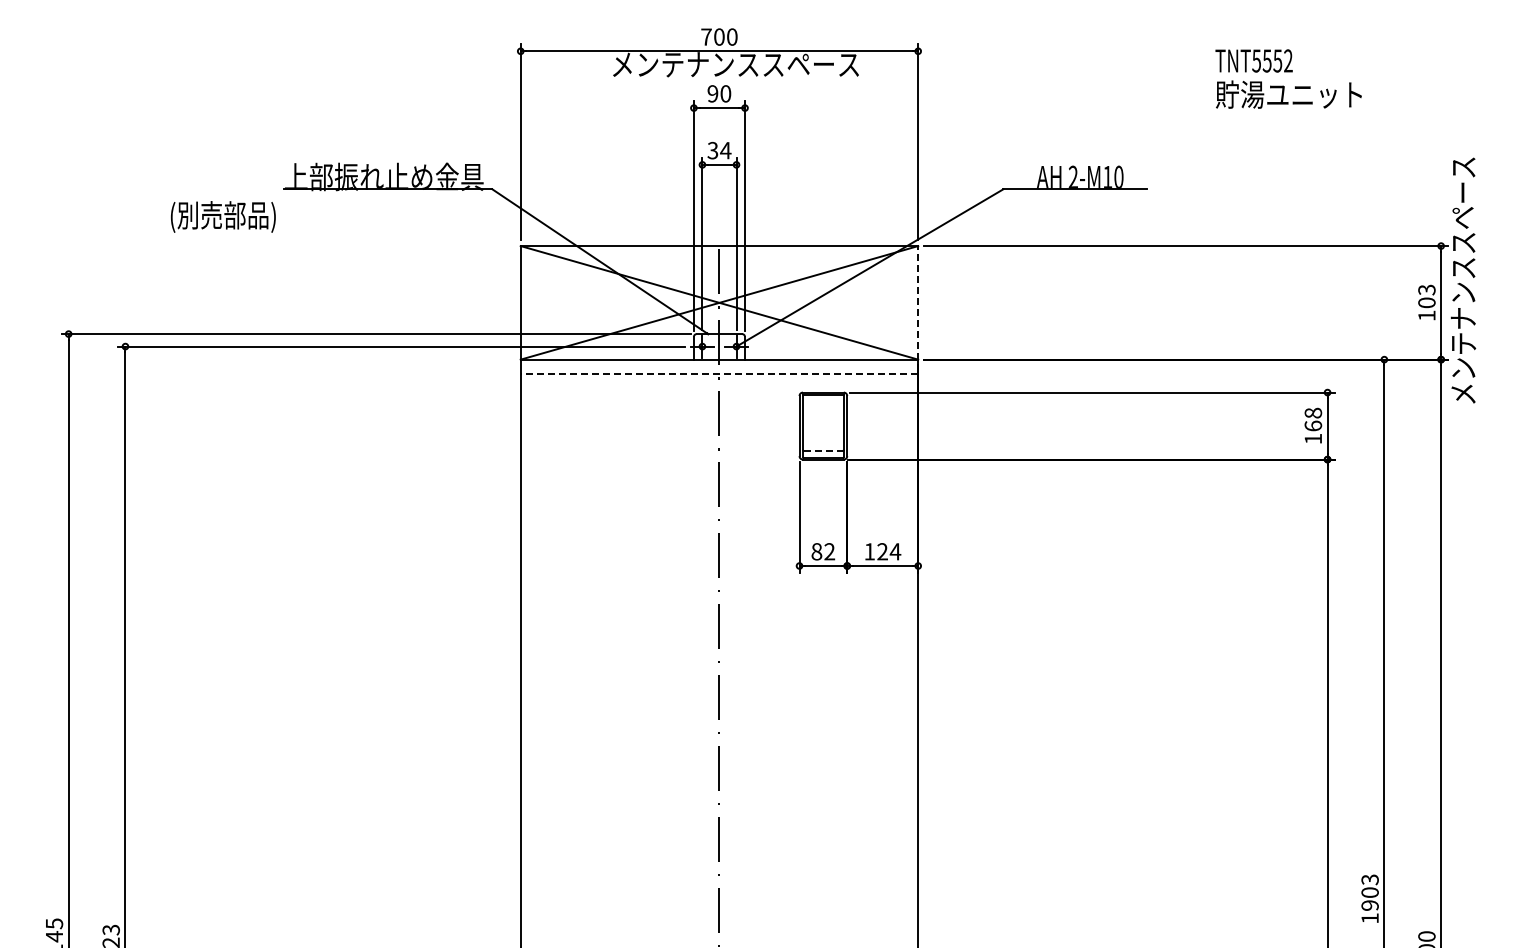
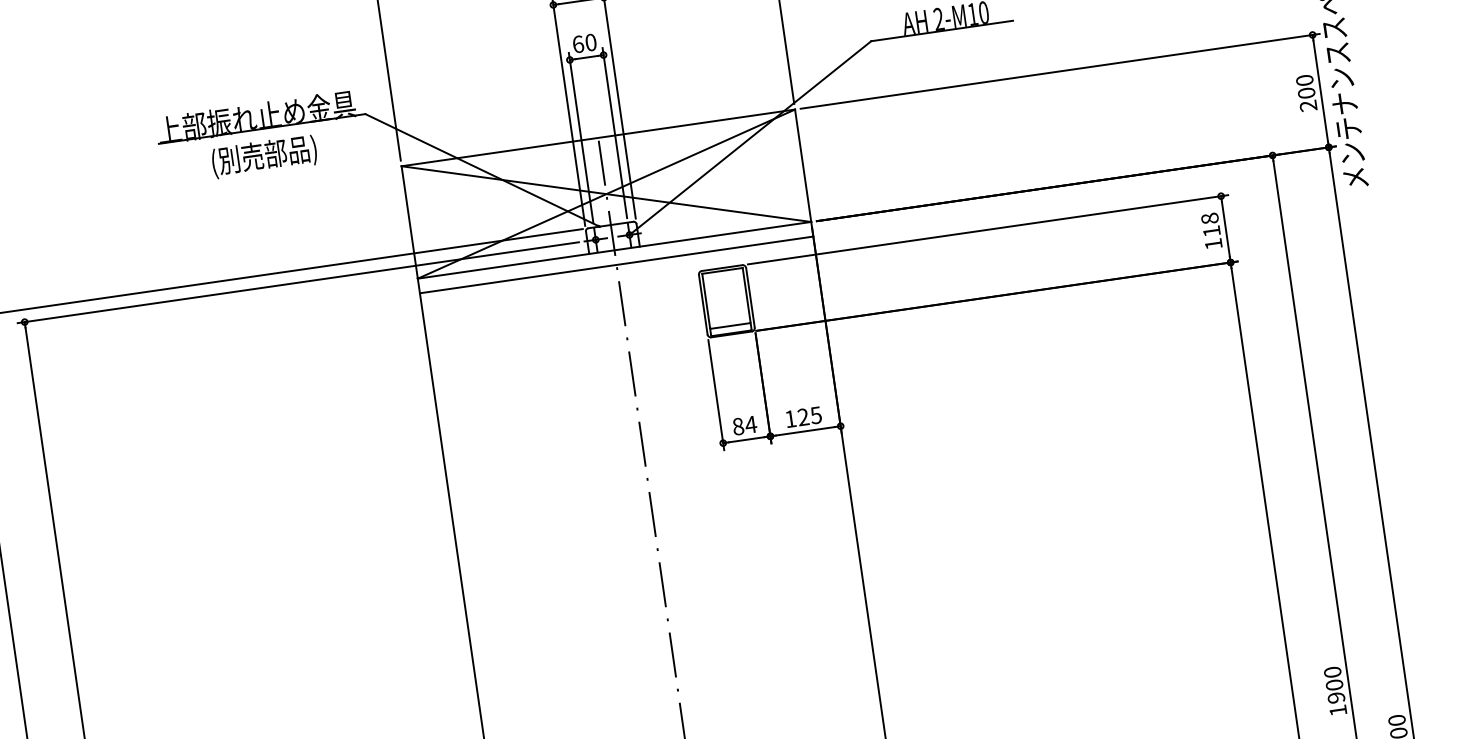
text: (719, 150) -> (584, 43), 34 -> 60
text: (223, 216) -> (264, 156), moved
line: (918, 302) -> (803, 165), dashed -> solid
text: (1426, 302) -> (1306, 92), 103 -> 200
line: (719, 374) -> (616, 265), dashed -> solid
text: (1313, 425) -> (1211, 230), 168 -> 118
line: (823, 451) -> (730, 326), dashed -> solid
text: (829, 551) -> (750, 424), 82 -> 84
text: (895, 551) -> (816, 415), 124 -> 125
text: (1369, 879) -> (1332, 672), 1903 -> 1900

